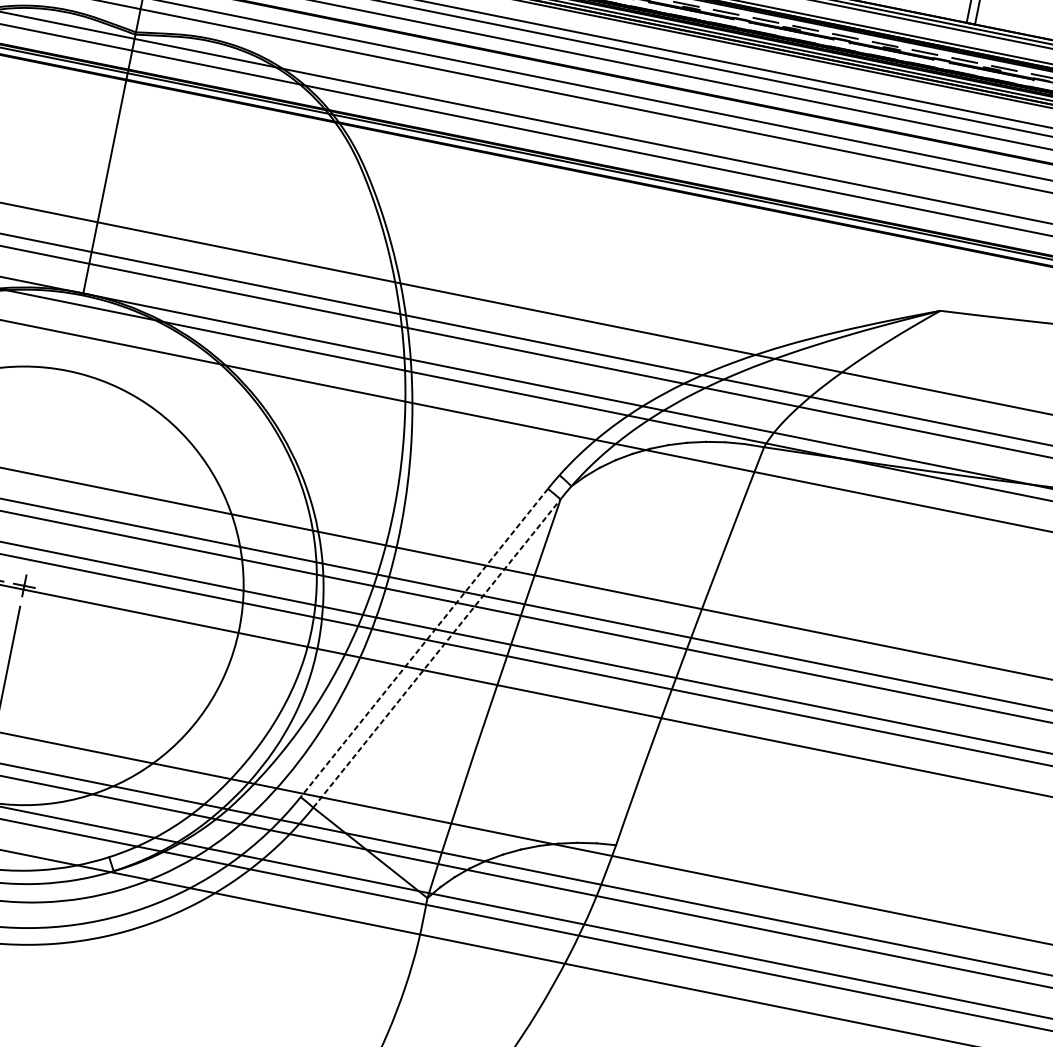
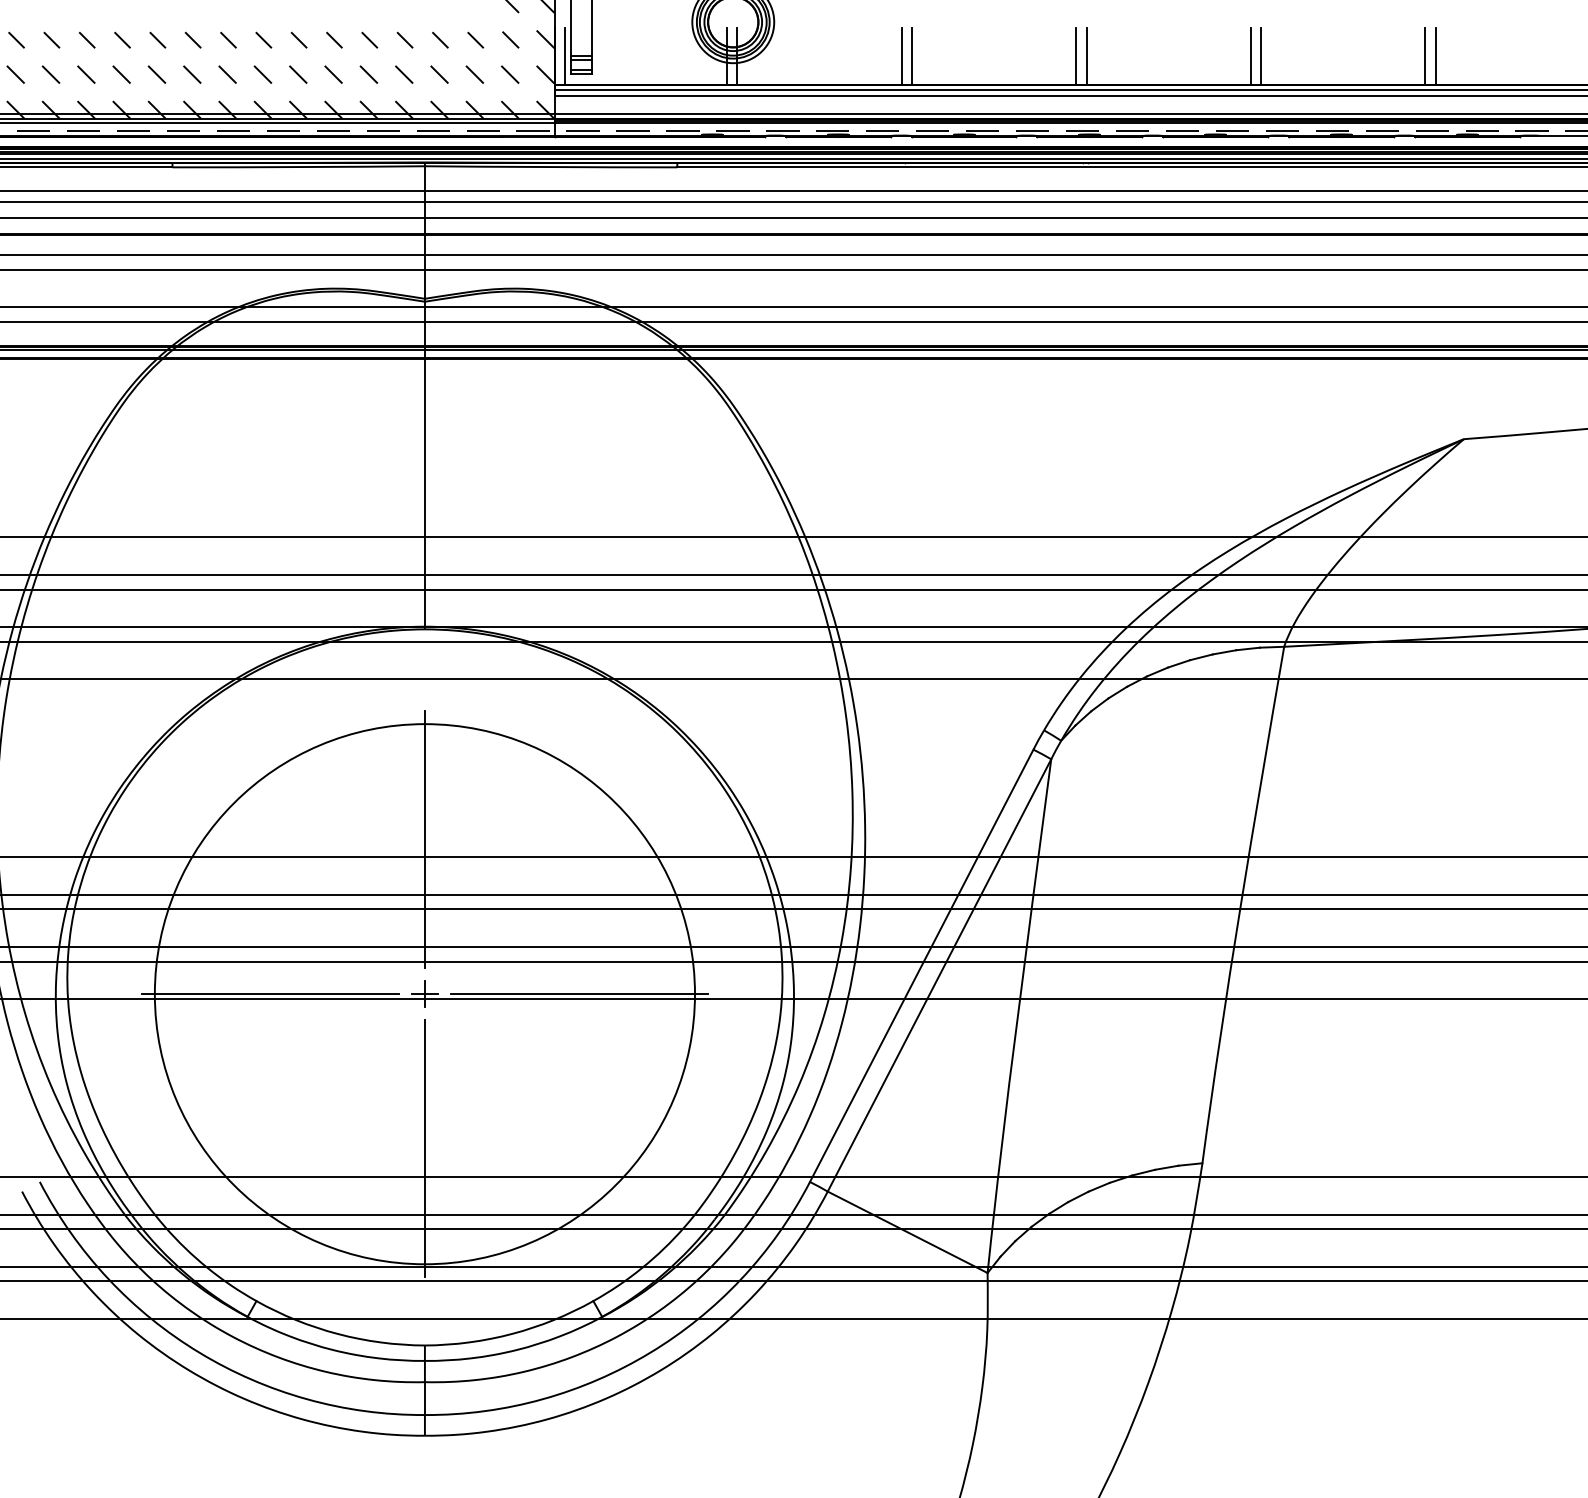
line: (48, 462) -> (424, 839), added
line: (147, 610) -> (579, 994), added
line: (424, 643) -> (921, 966), dashed -> solid
line: (437, 652) -> (939, 974), dashed -> solid

